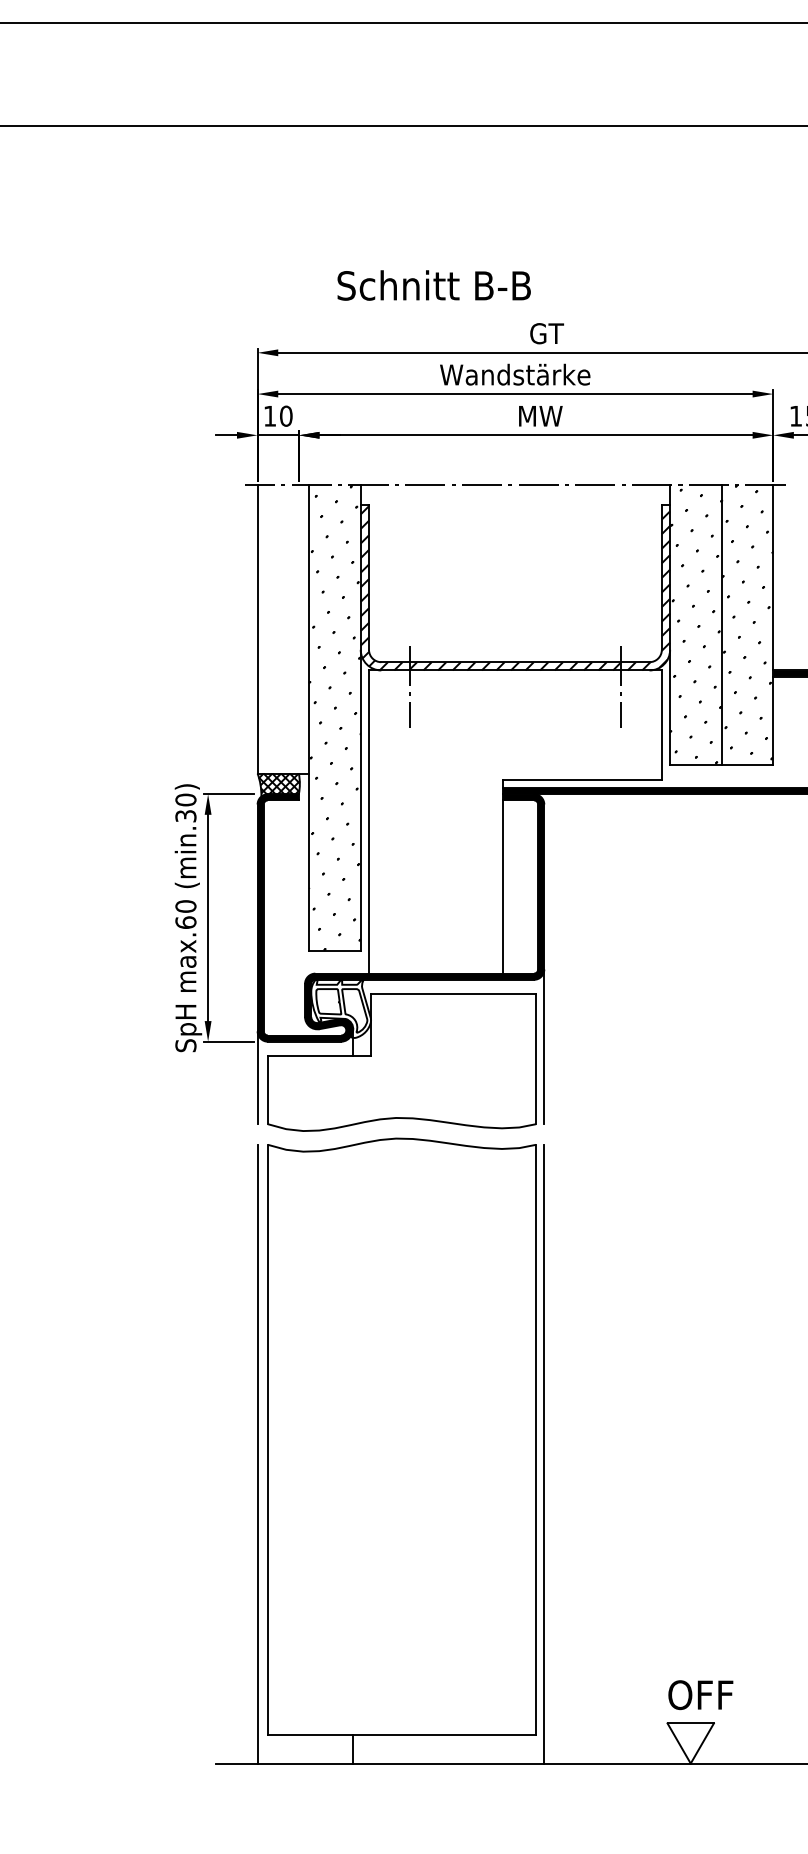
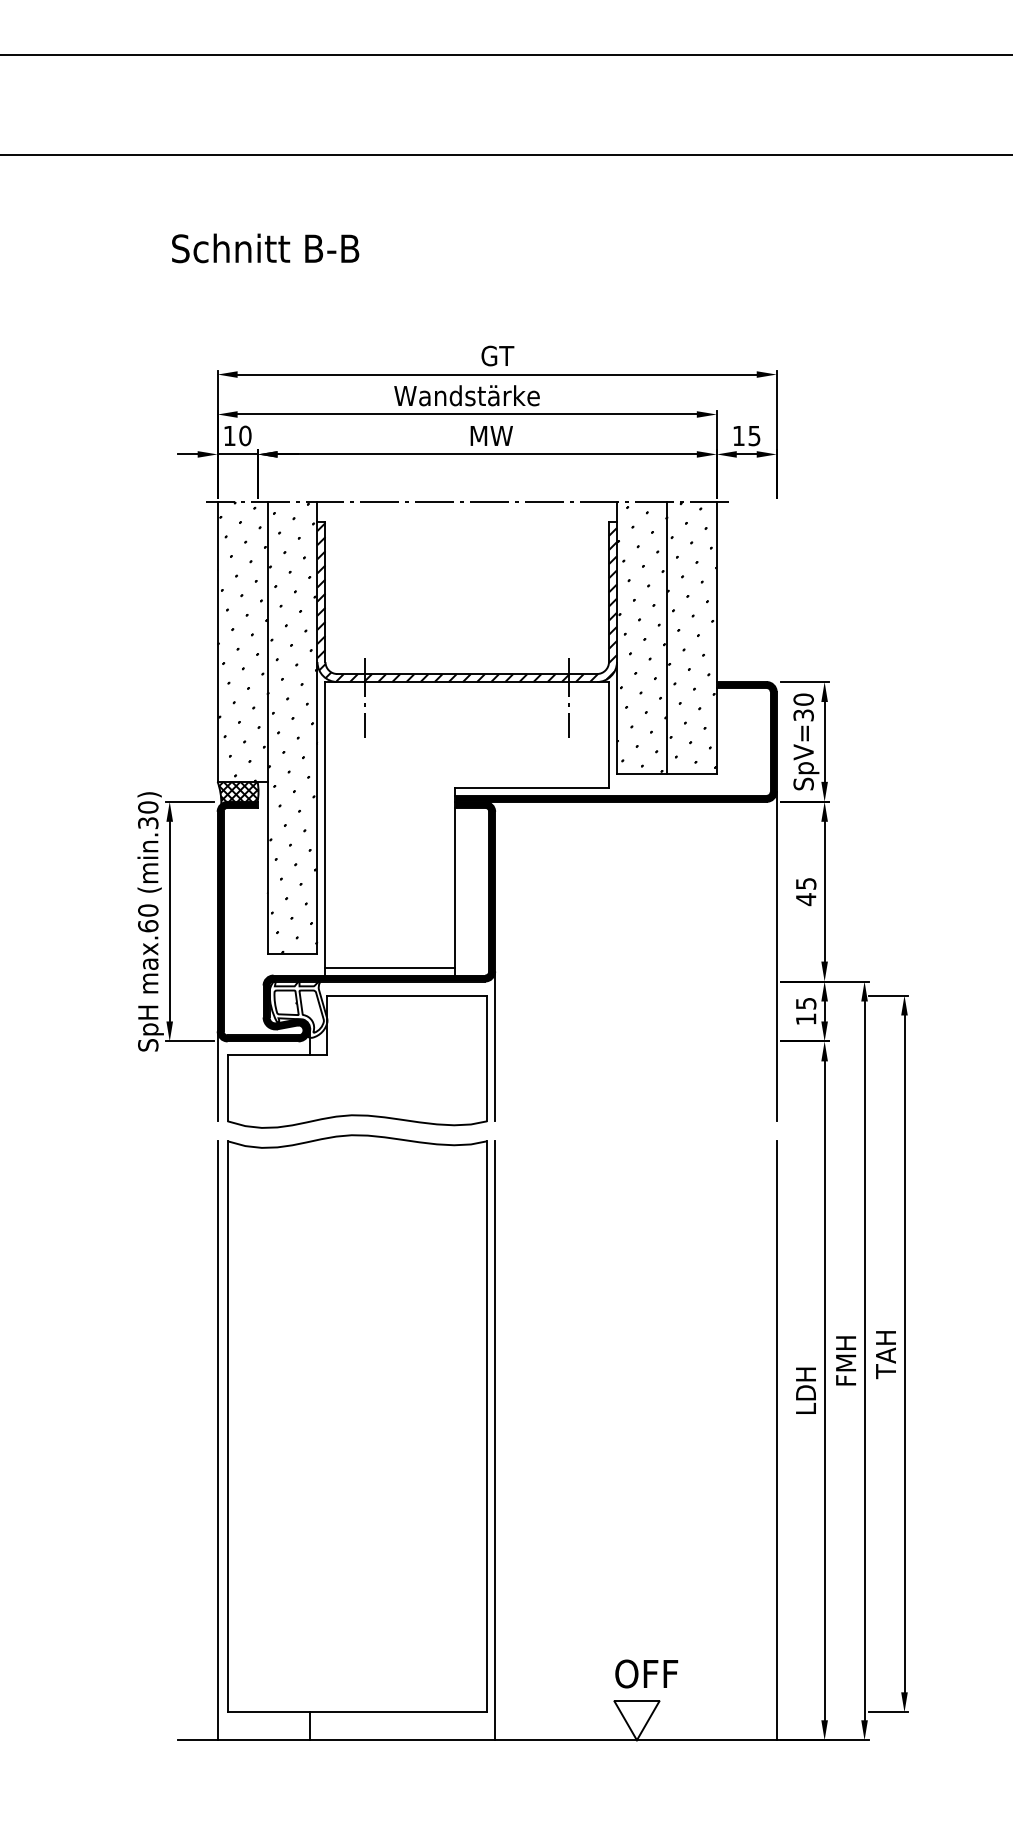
text: (434, 285) -> (265, 248), moved
hatch: (283, 628) -> (242, 641), added
line: (436, 965) -> (390, 967), added

